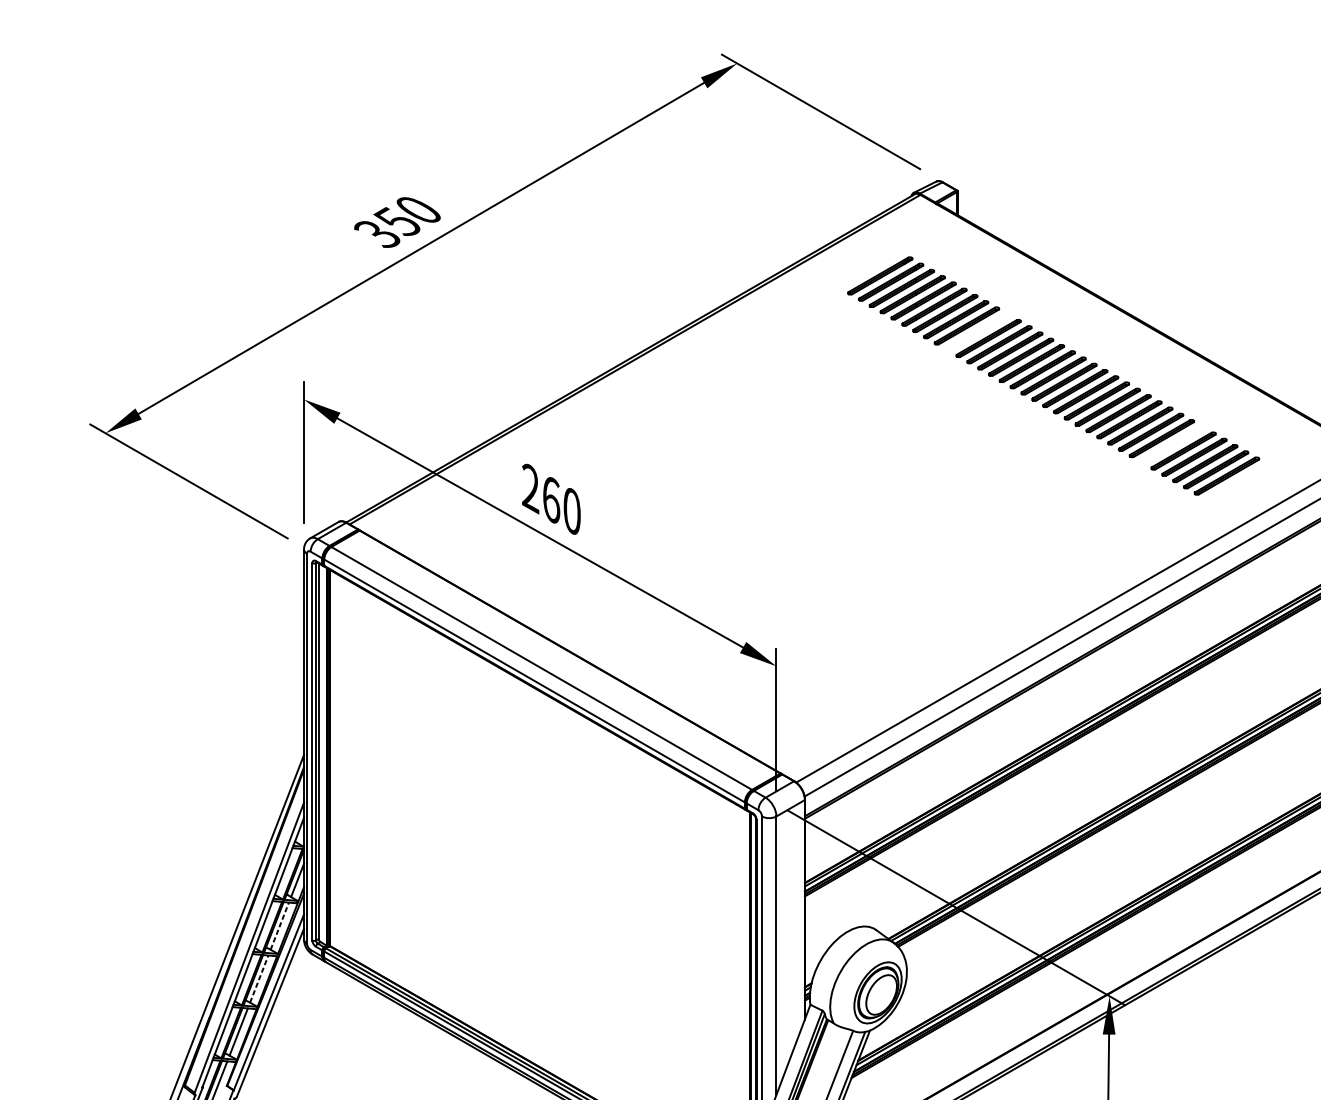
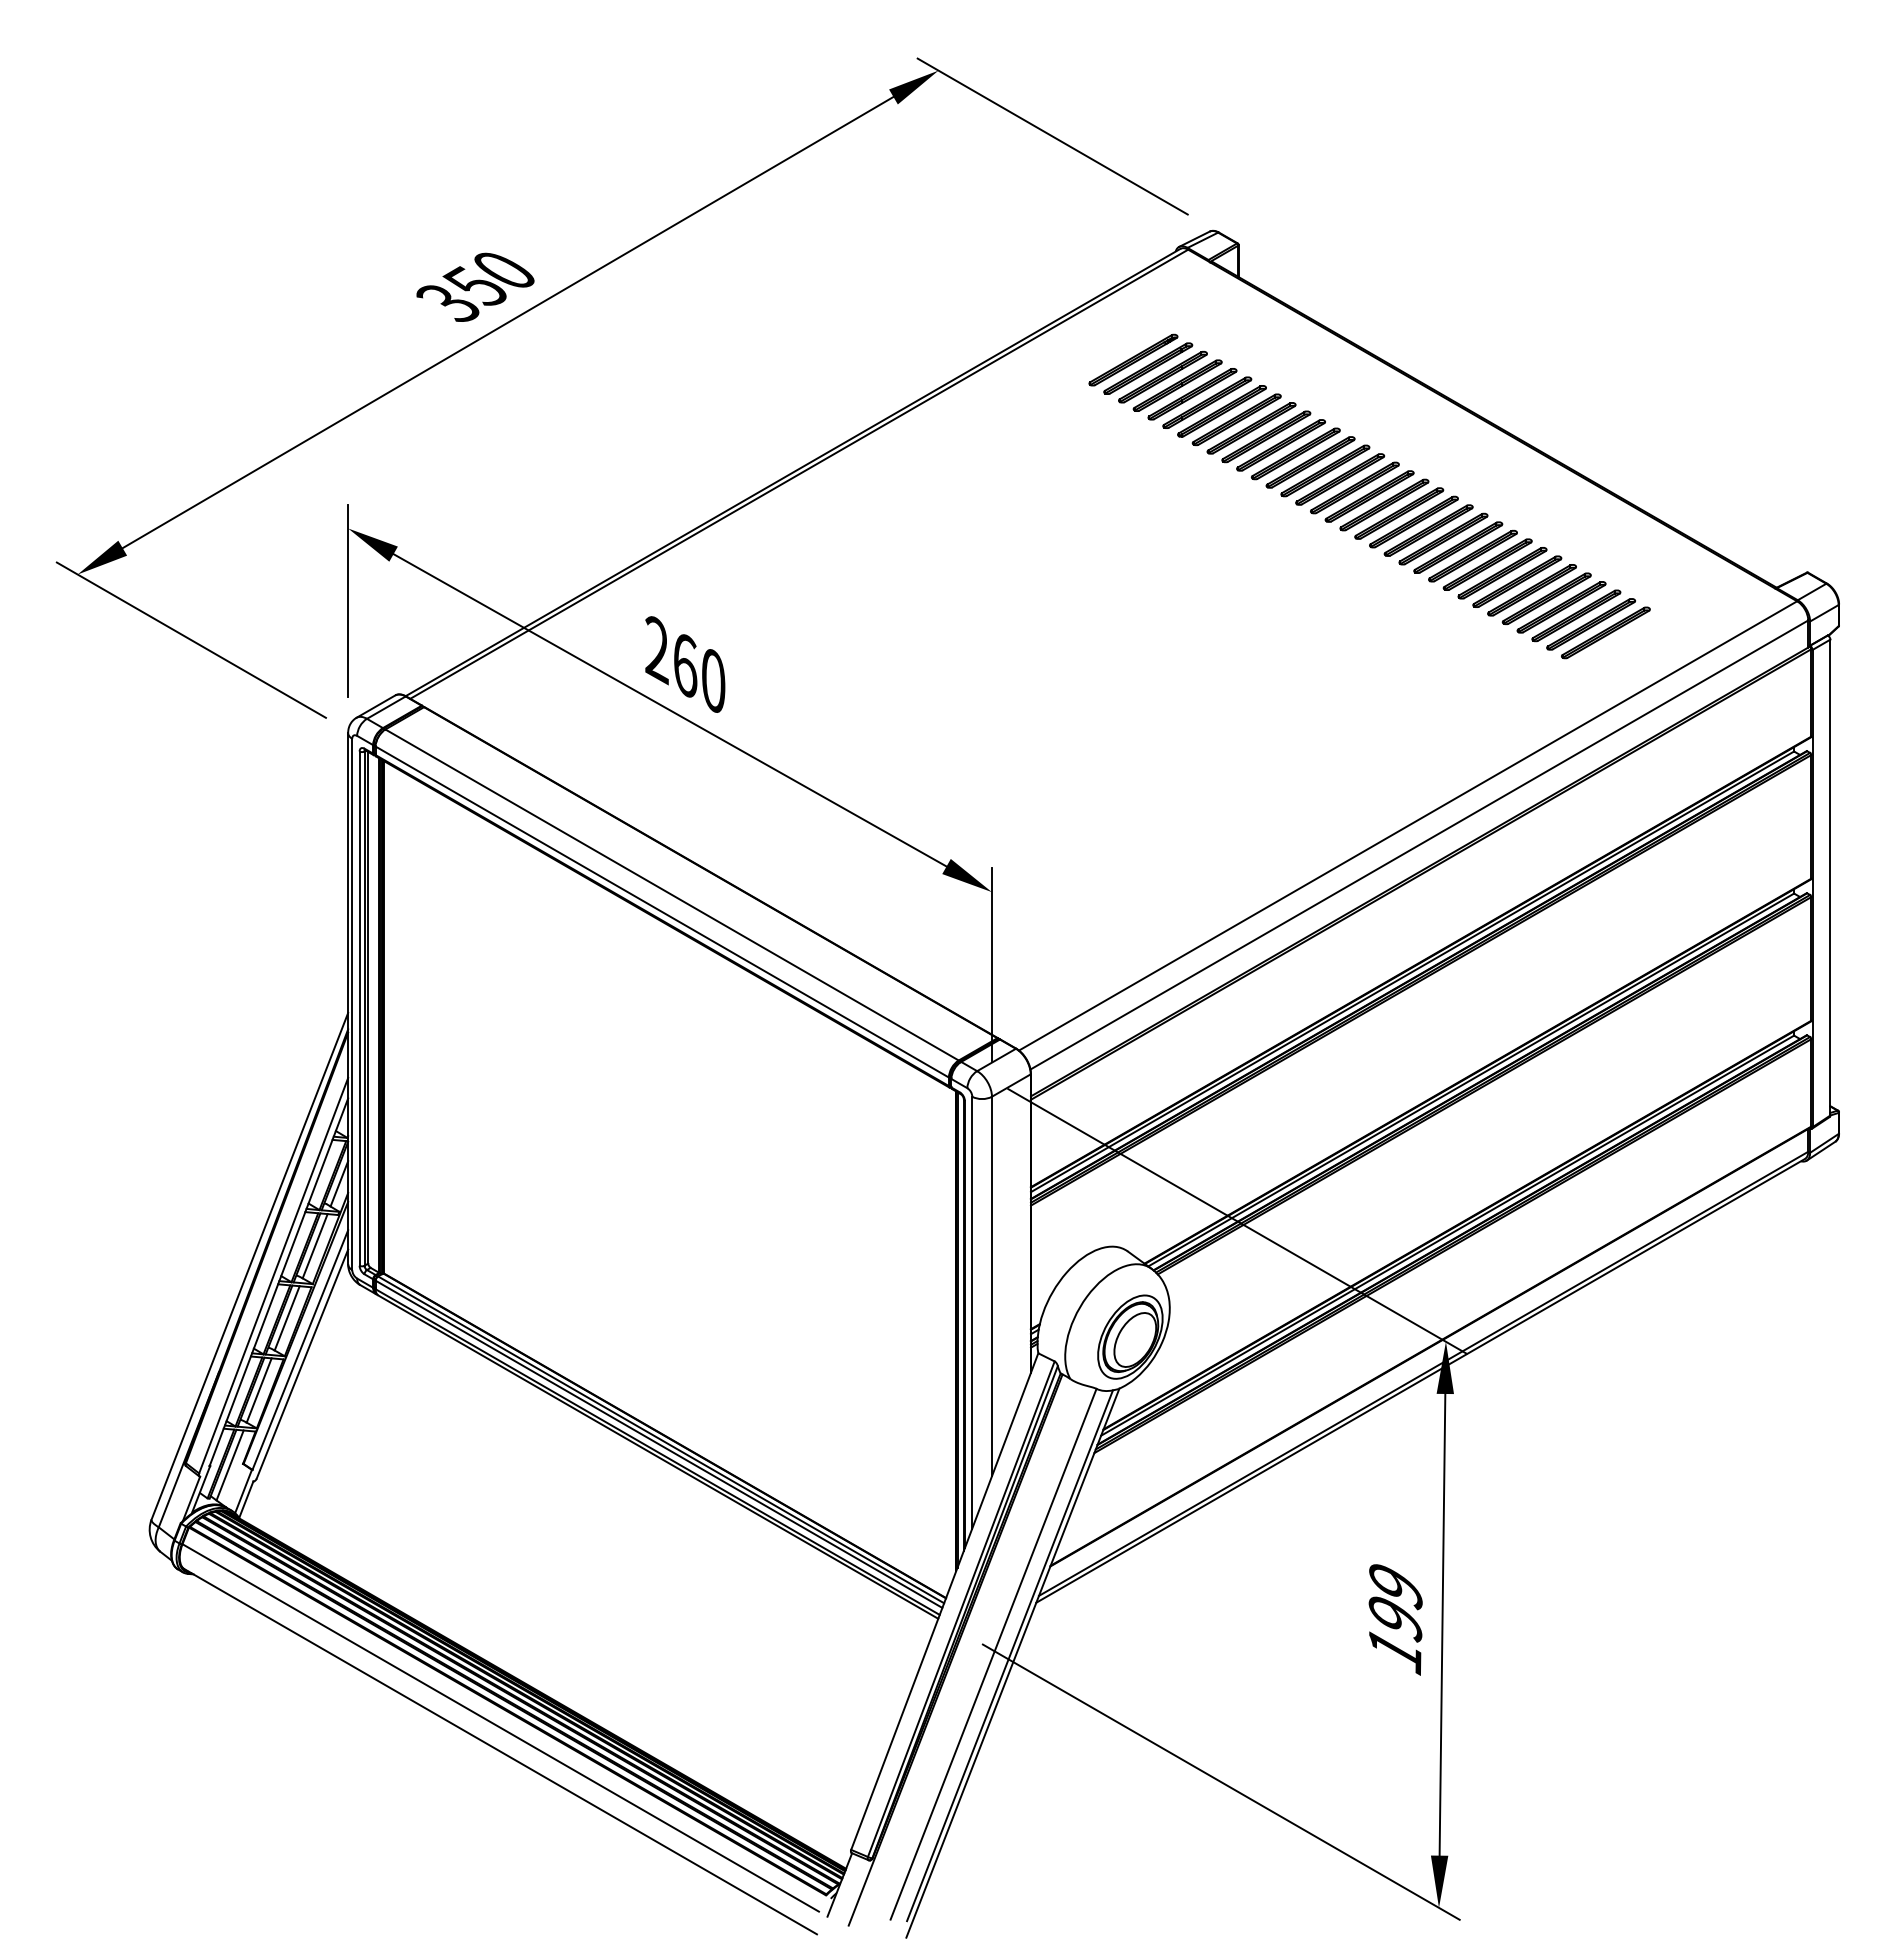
part: (977, 331) -> (1266, 436), added
part: (1172, 444) -> (1531, 590), added
line: (280, 925) -> (315, 1245), dashed -> solid
line: (259, 978) -> (287, 1317), dashed -> solid

